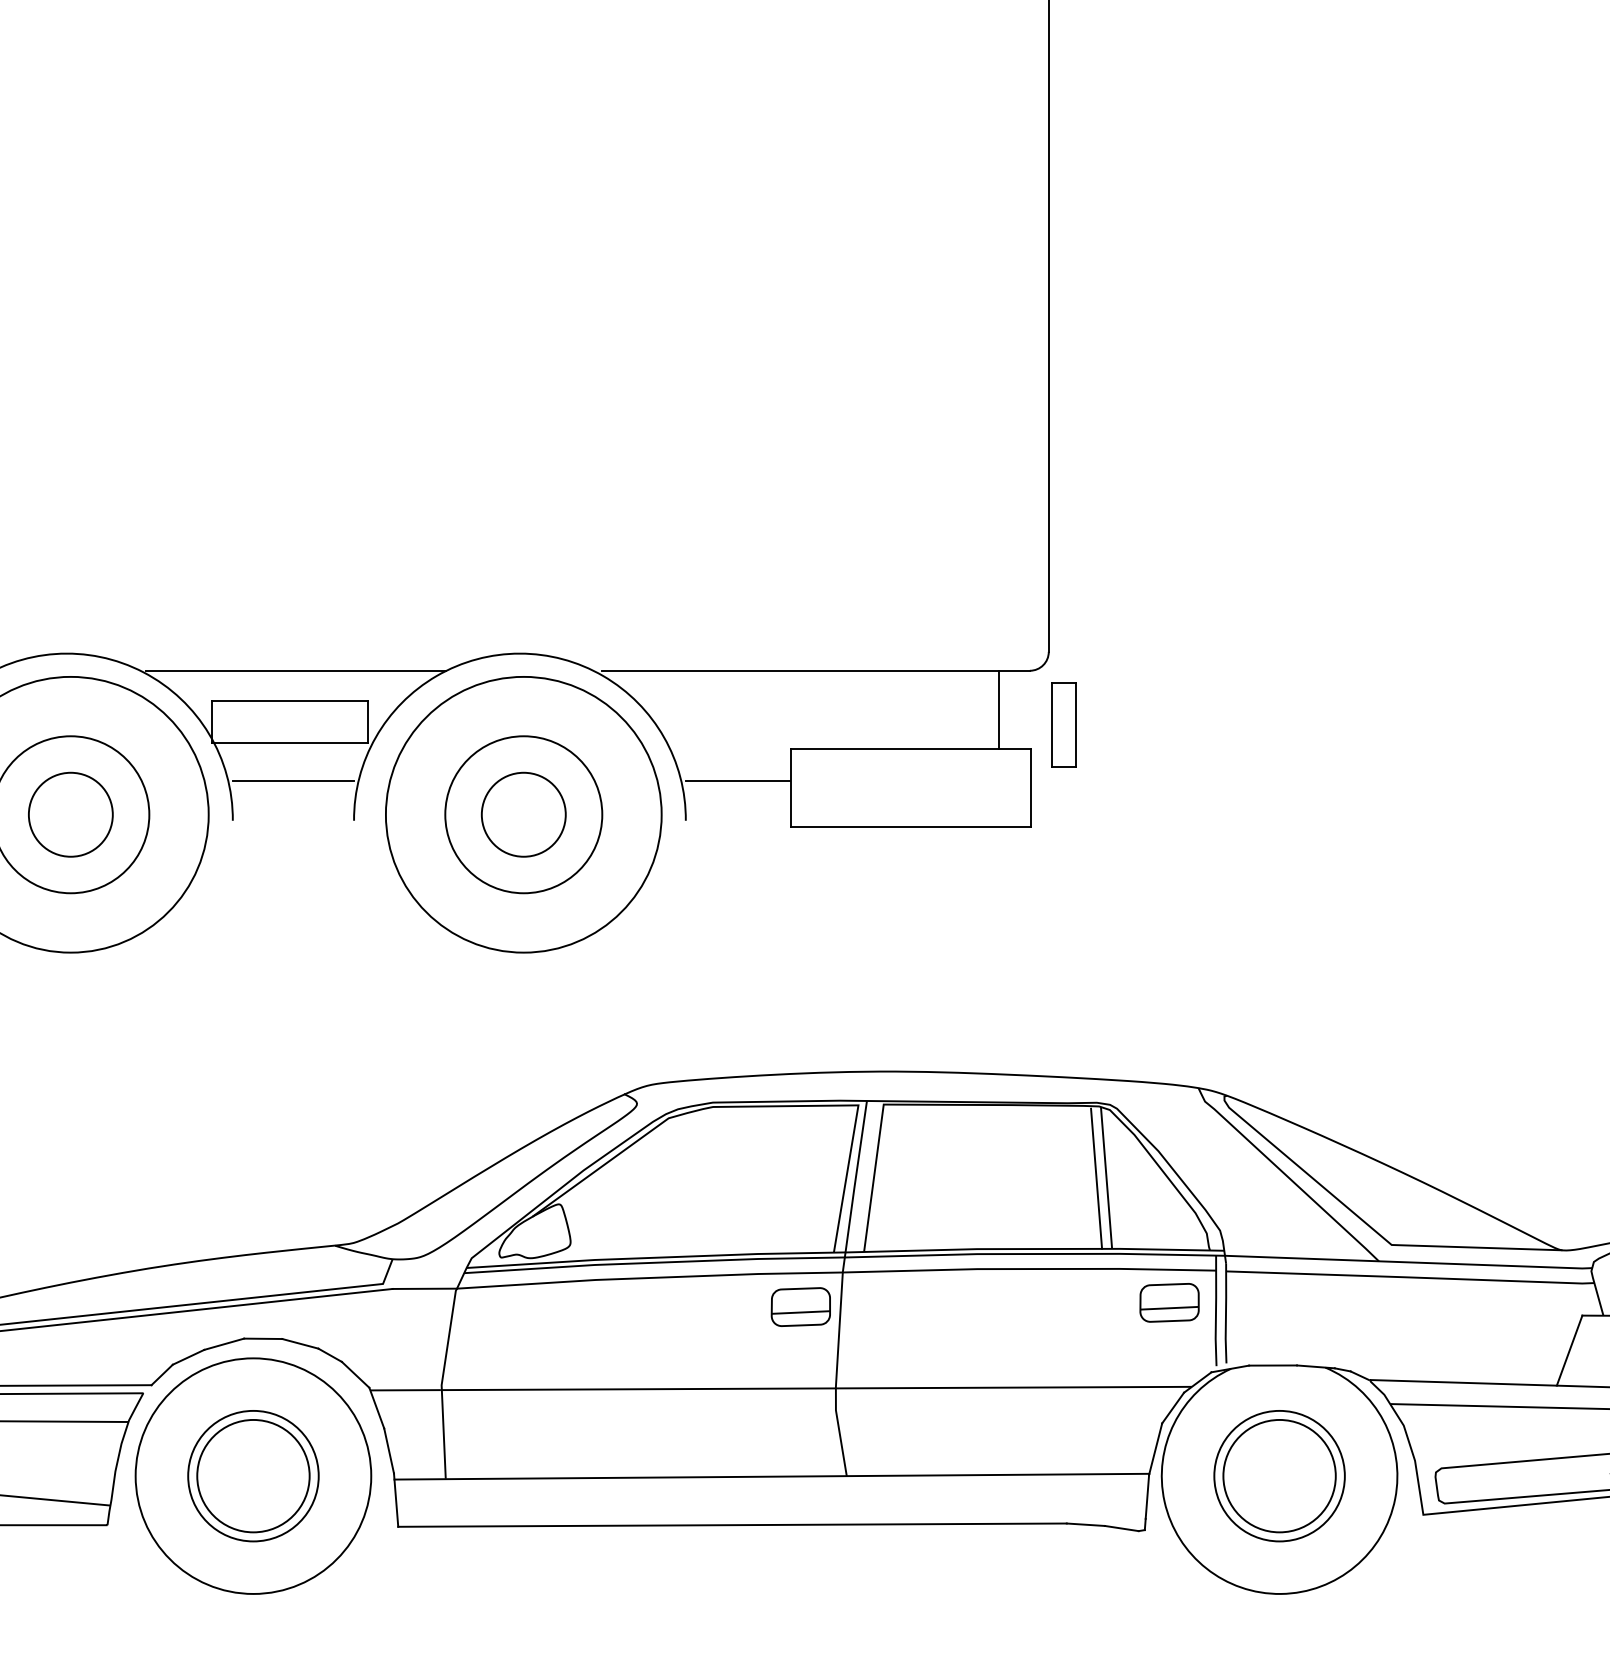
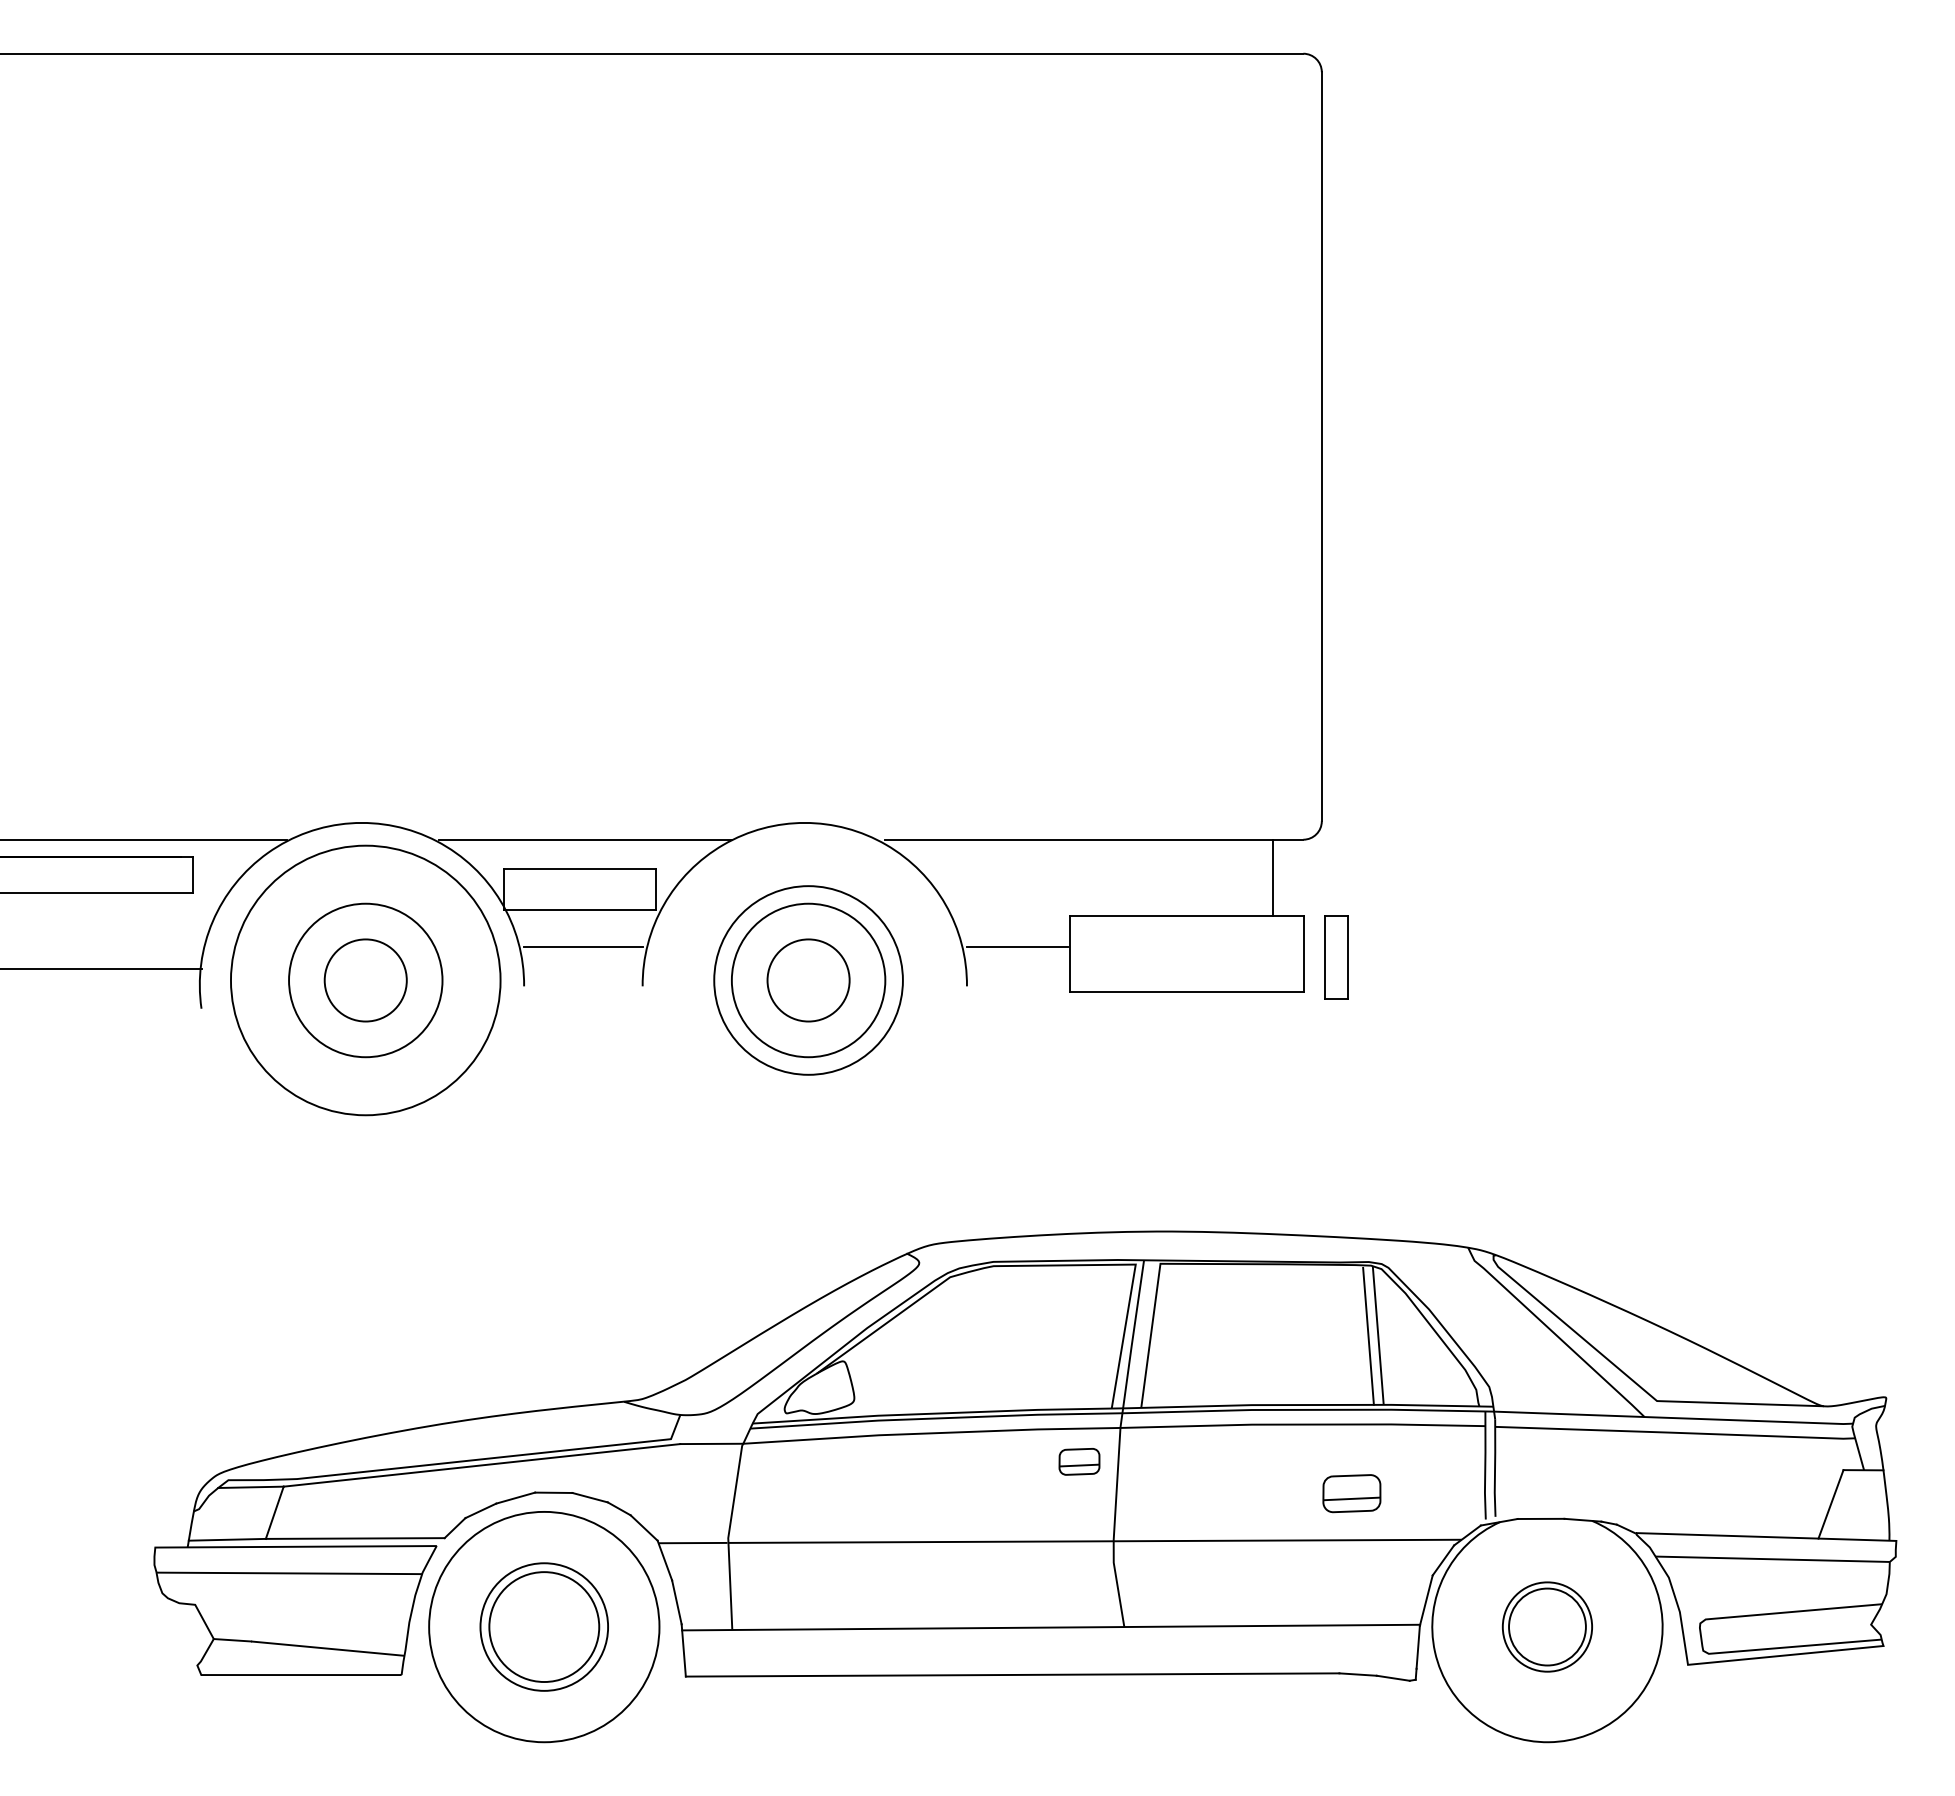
part: (1063, 724) -> (1336, 957), moved
circle: (523, 814) -> (808, 980), size x0.7
part: (1169, 1302) -> (1351, 1493), moved
part: (800, 1306) -> (1079, 1461), size x0.7
part: (1279, 1475) -> (1547, 1626), size x0.7

